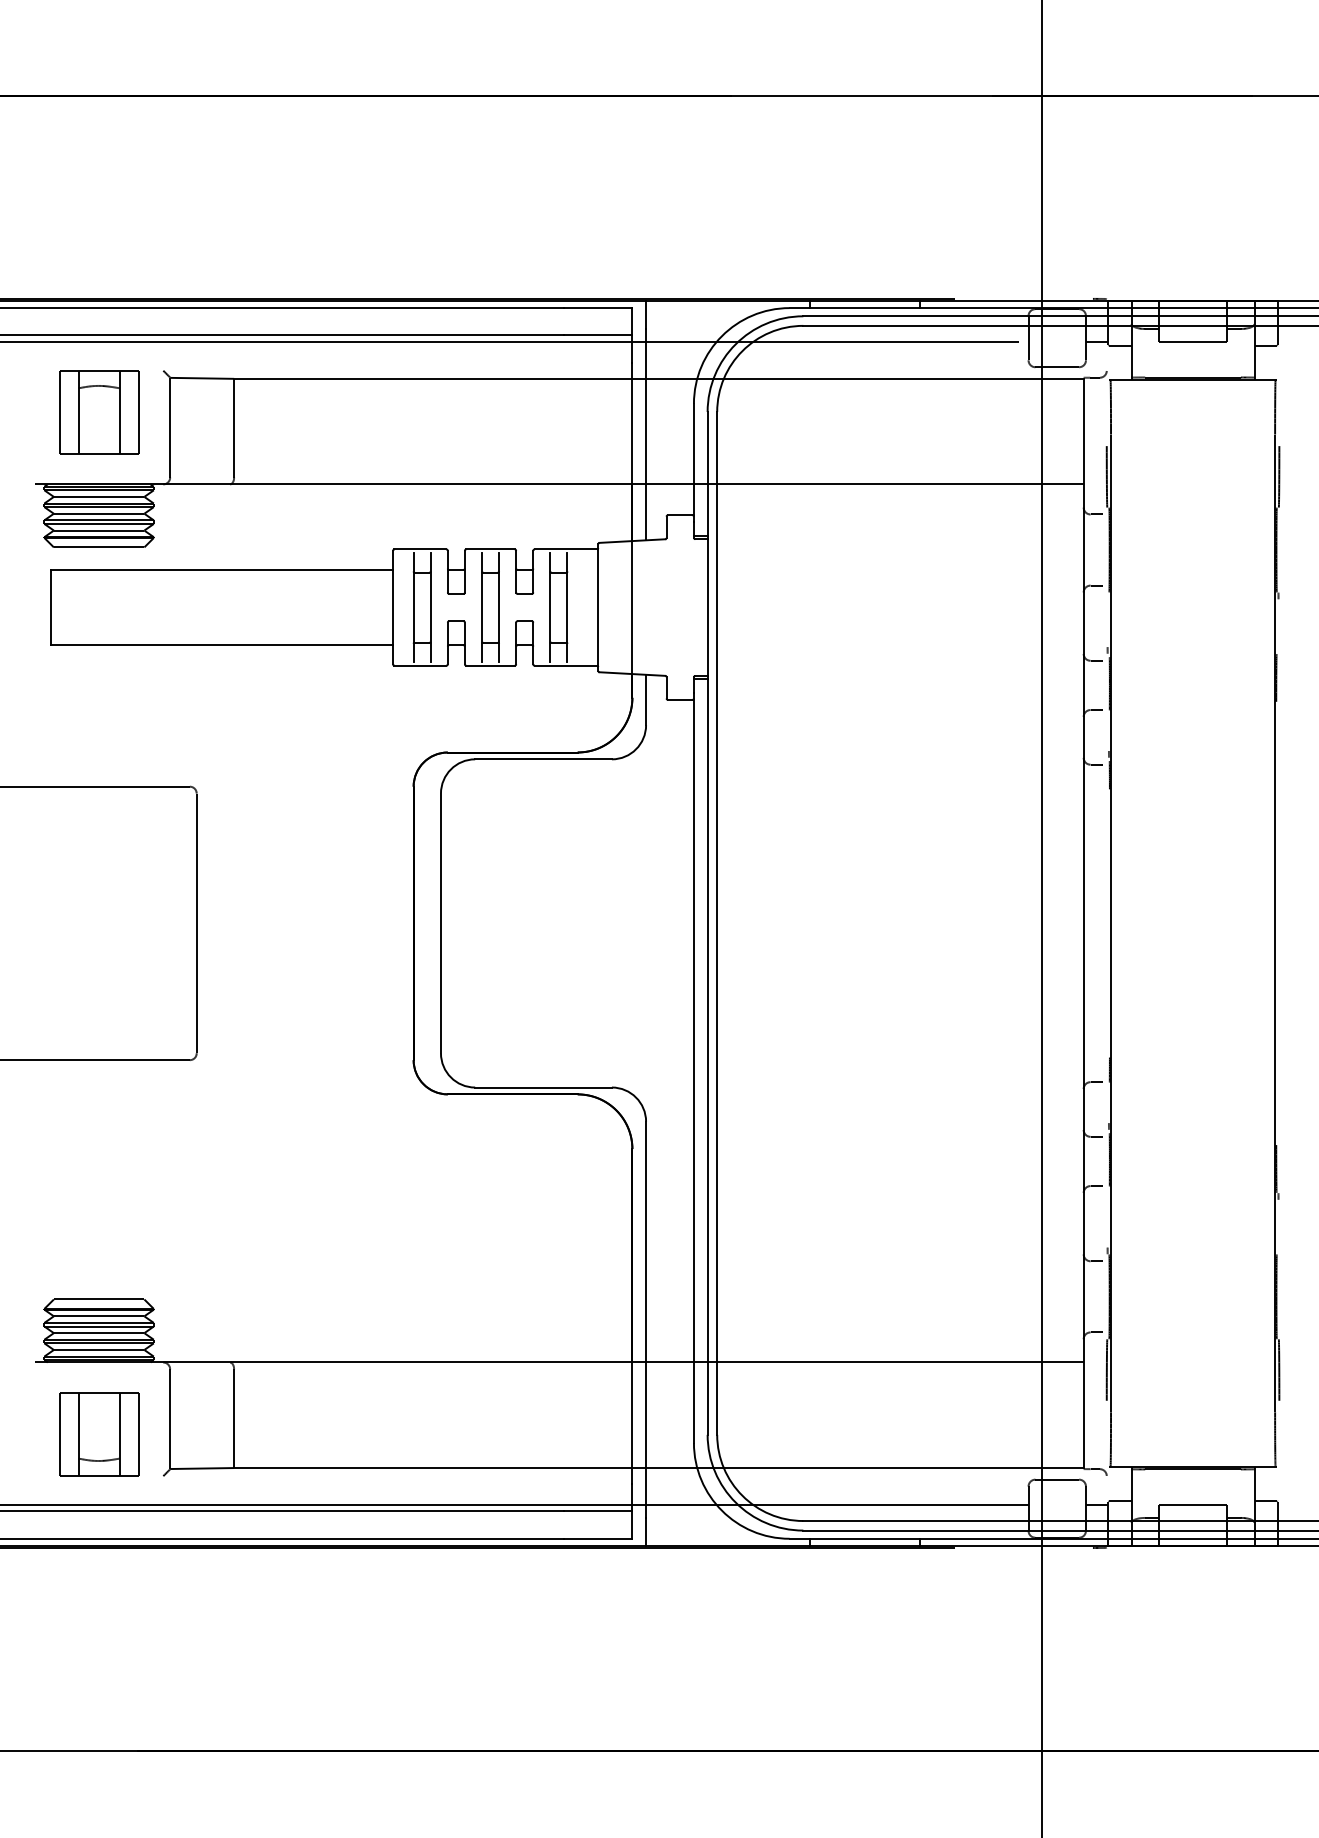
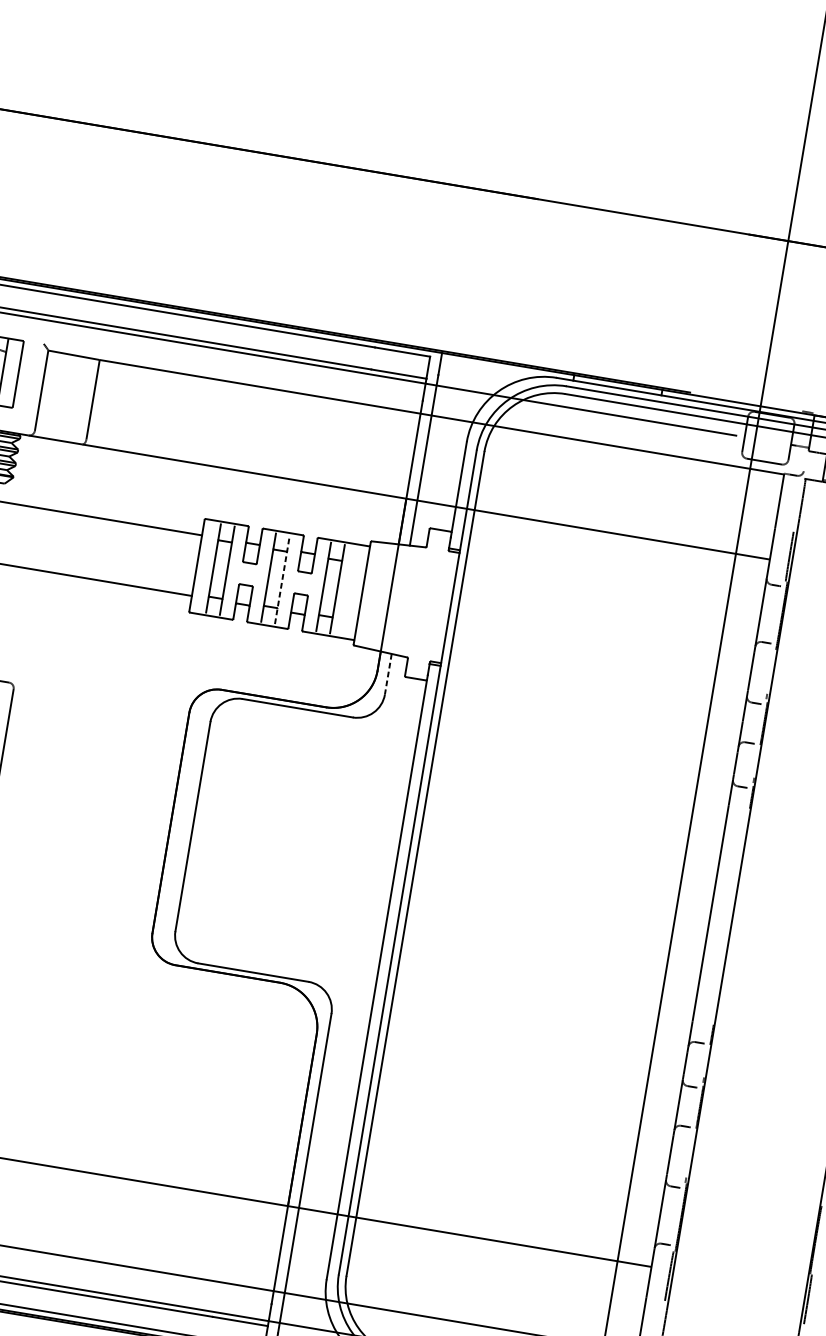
line: (499, 607) -> (282, 579), solid -> dashed
line: (646, 700) -> (388, 674), solid -> dashed

